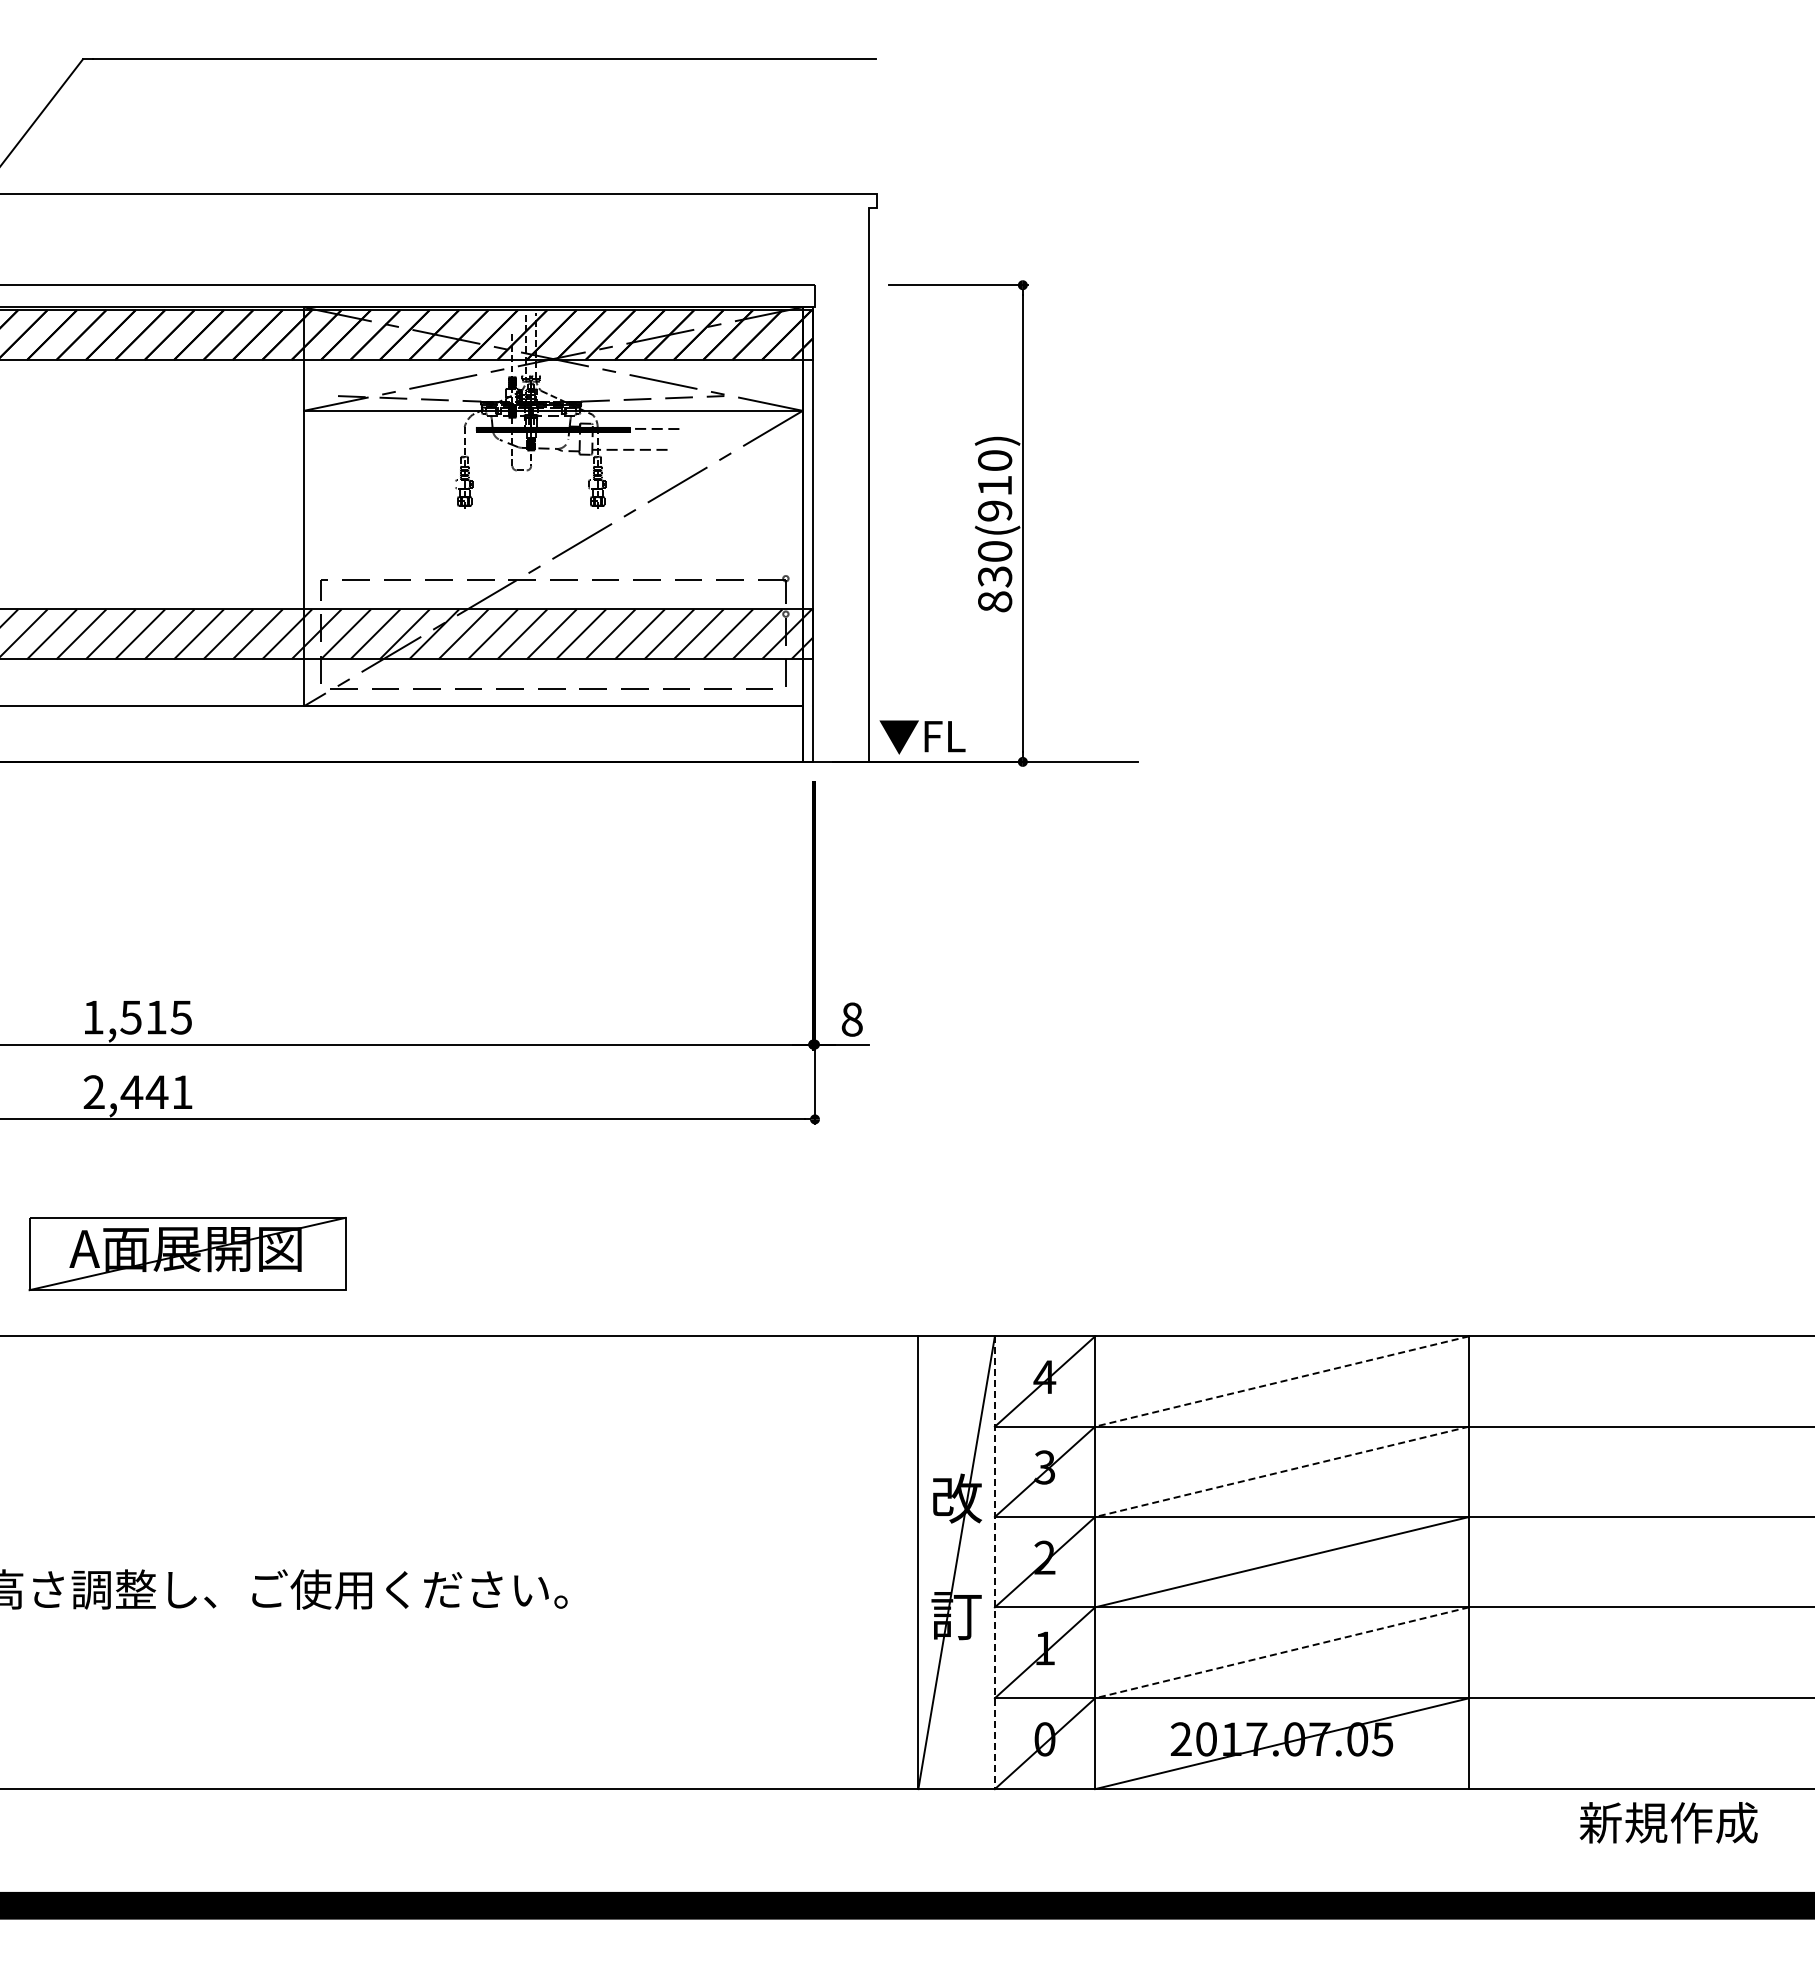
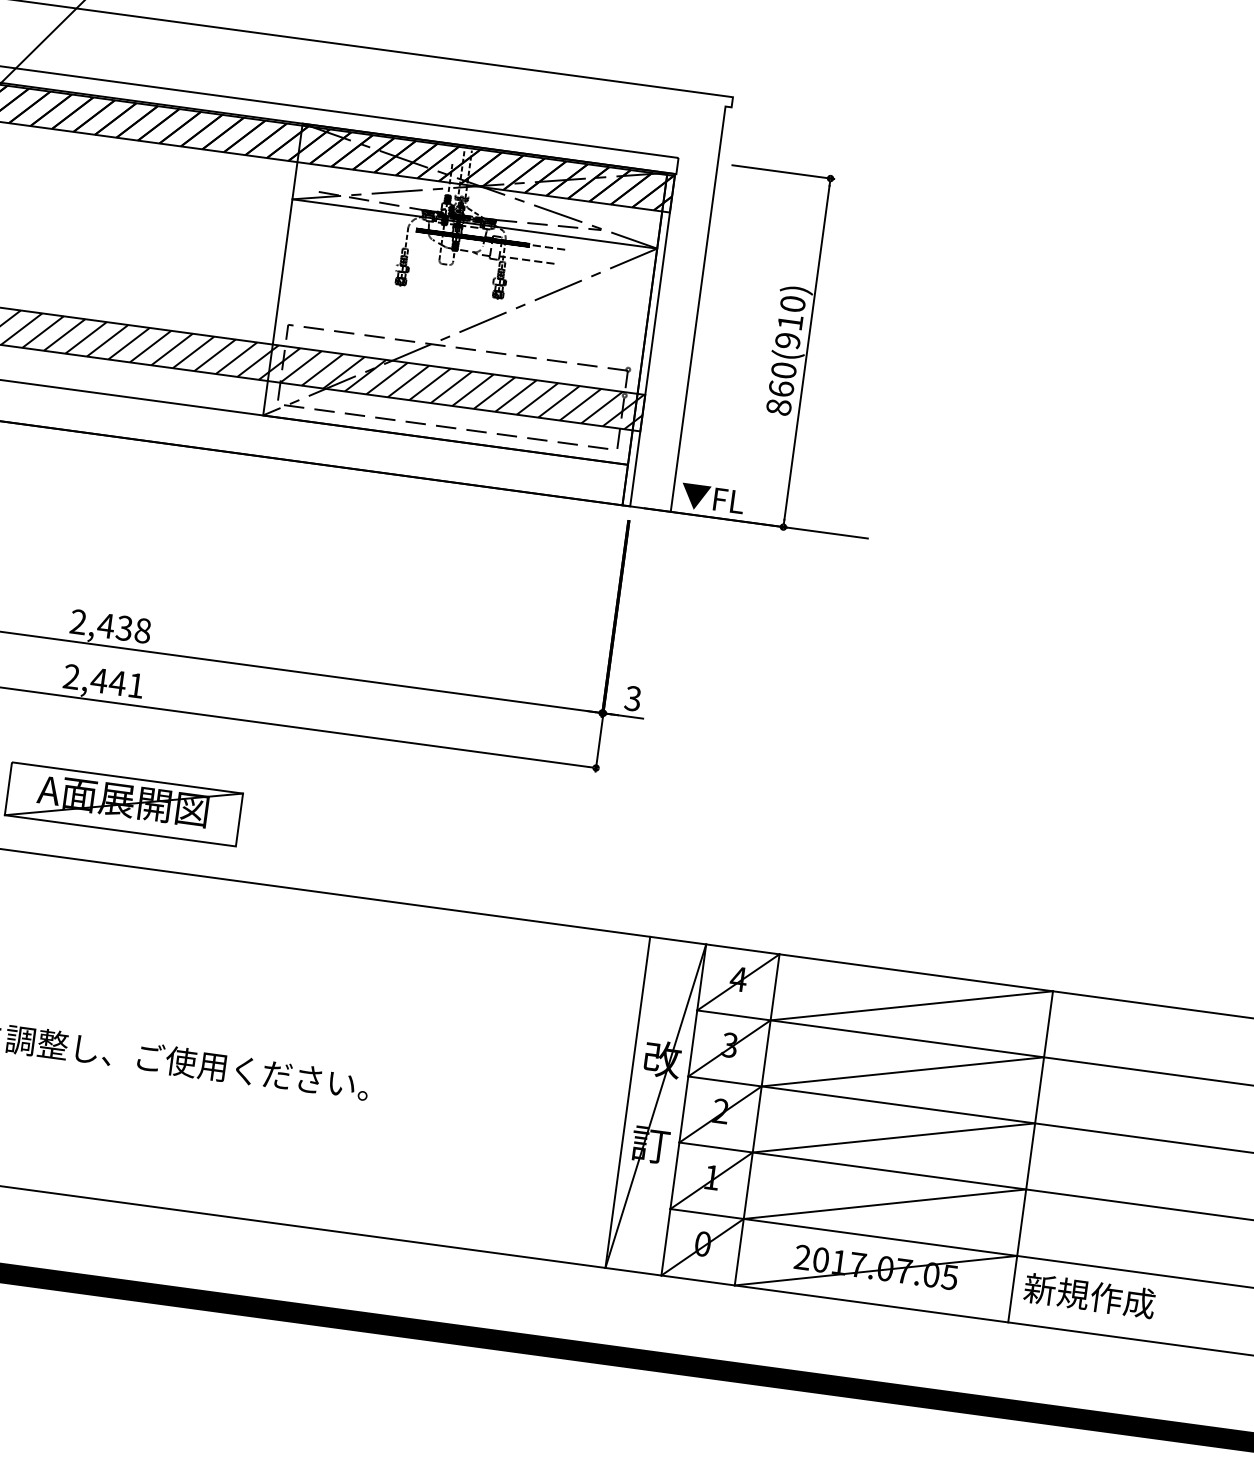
text: (995, 576) -> (781, 388), 830(910) -> 860(910)
text: (137, 1017) -> (110, 626), 1,515 -> 2,438
text: (851, 1019) -> (632, 698), 8 -> 3
line: (1281, 1381) -> (911, 1005), dashed -> solid
line: (1281, 1471) -> (902, 1071), dashed -> solid
line: (994, 1563) -> (683, 1110), dashed -> solid
line: (1281, 1652) -> (884, 1203), dashed -> solid
text: (1668, 1822) -> (1089, 1295), moved

